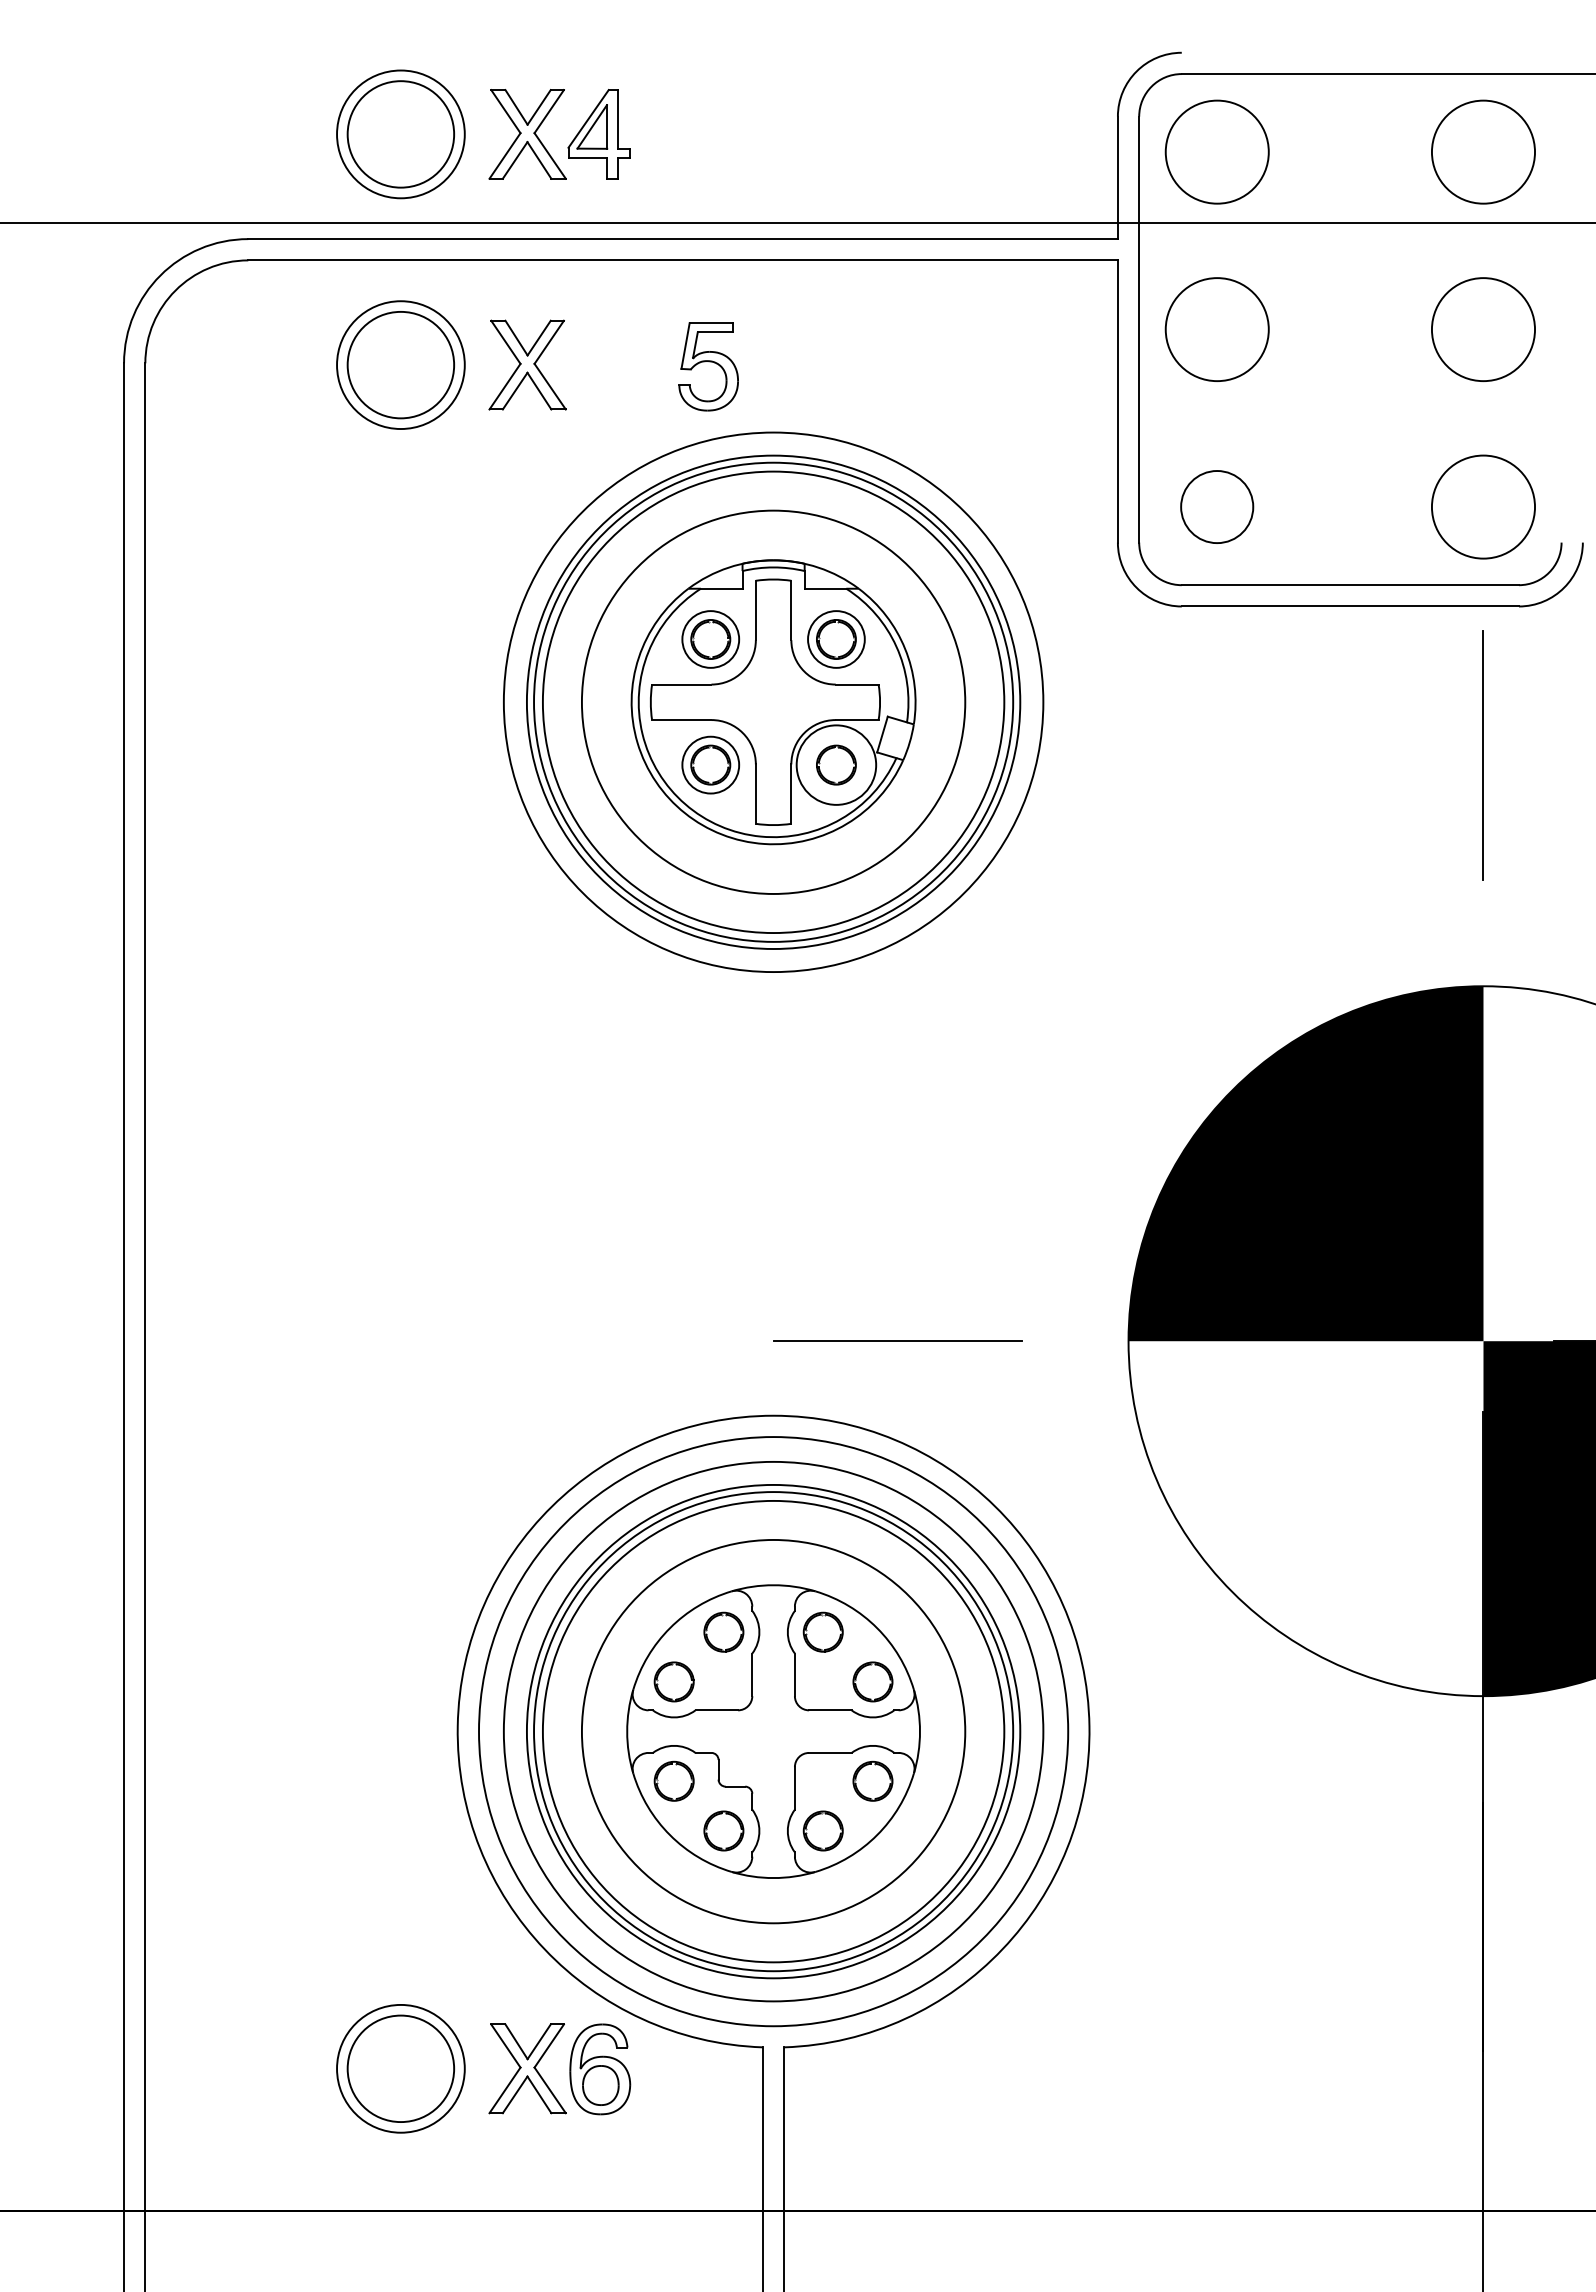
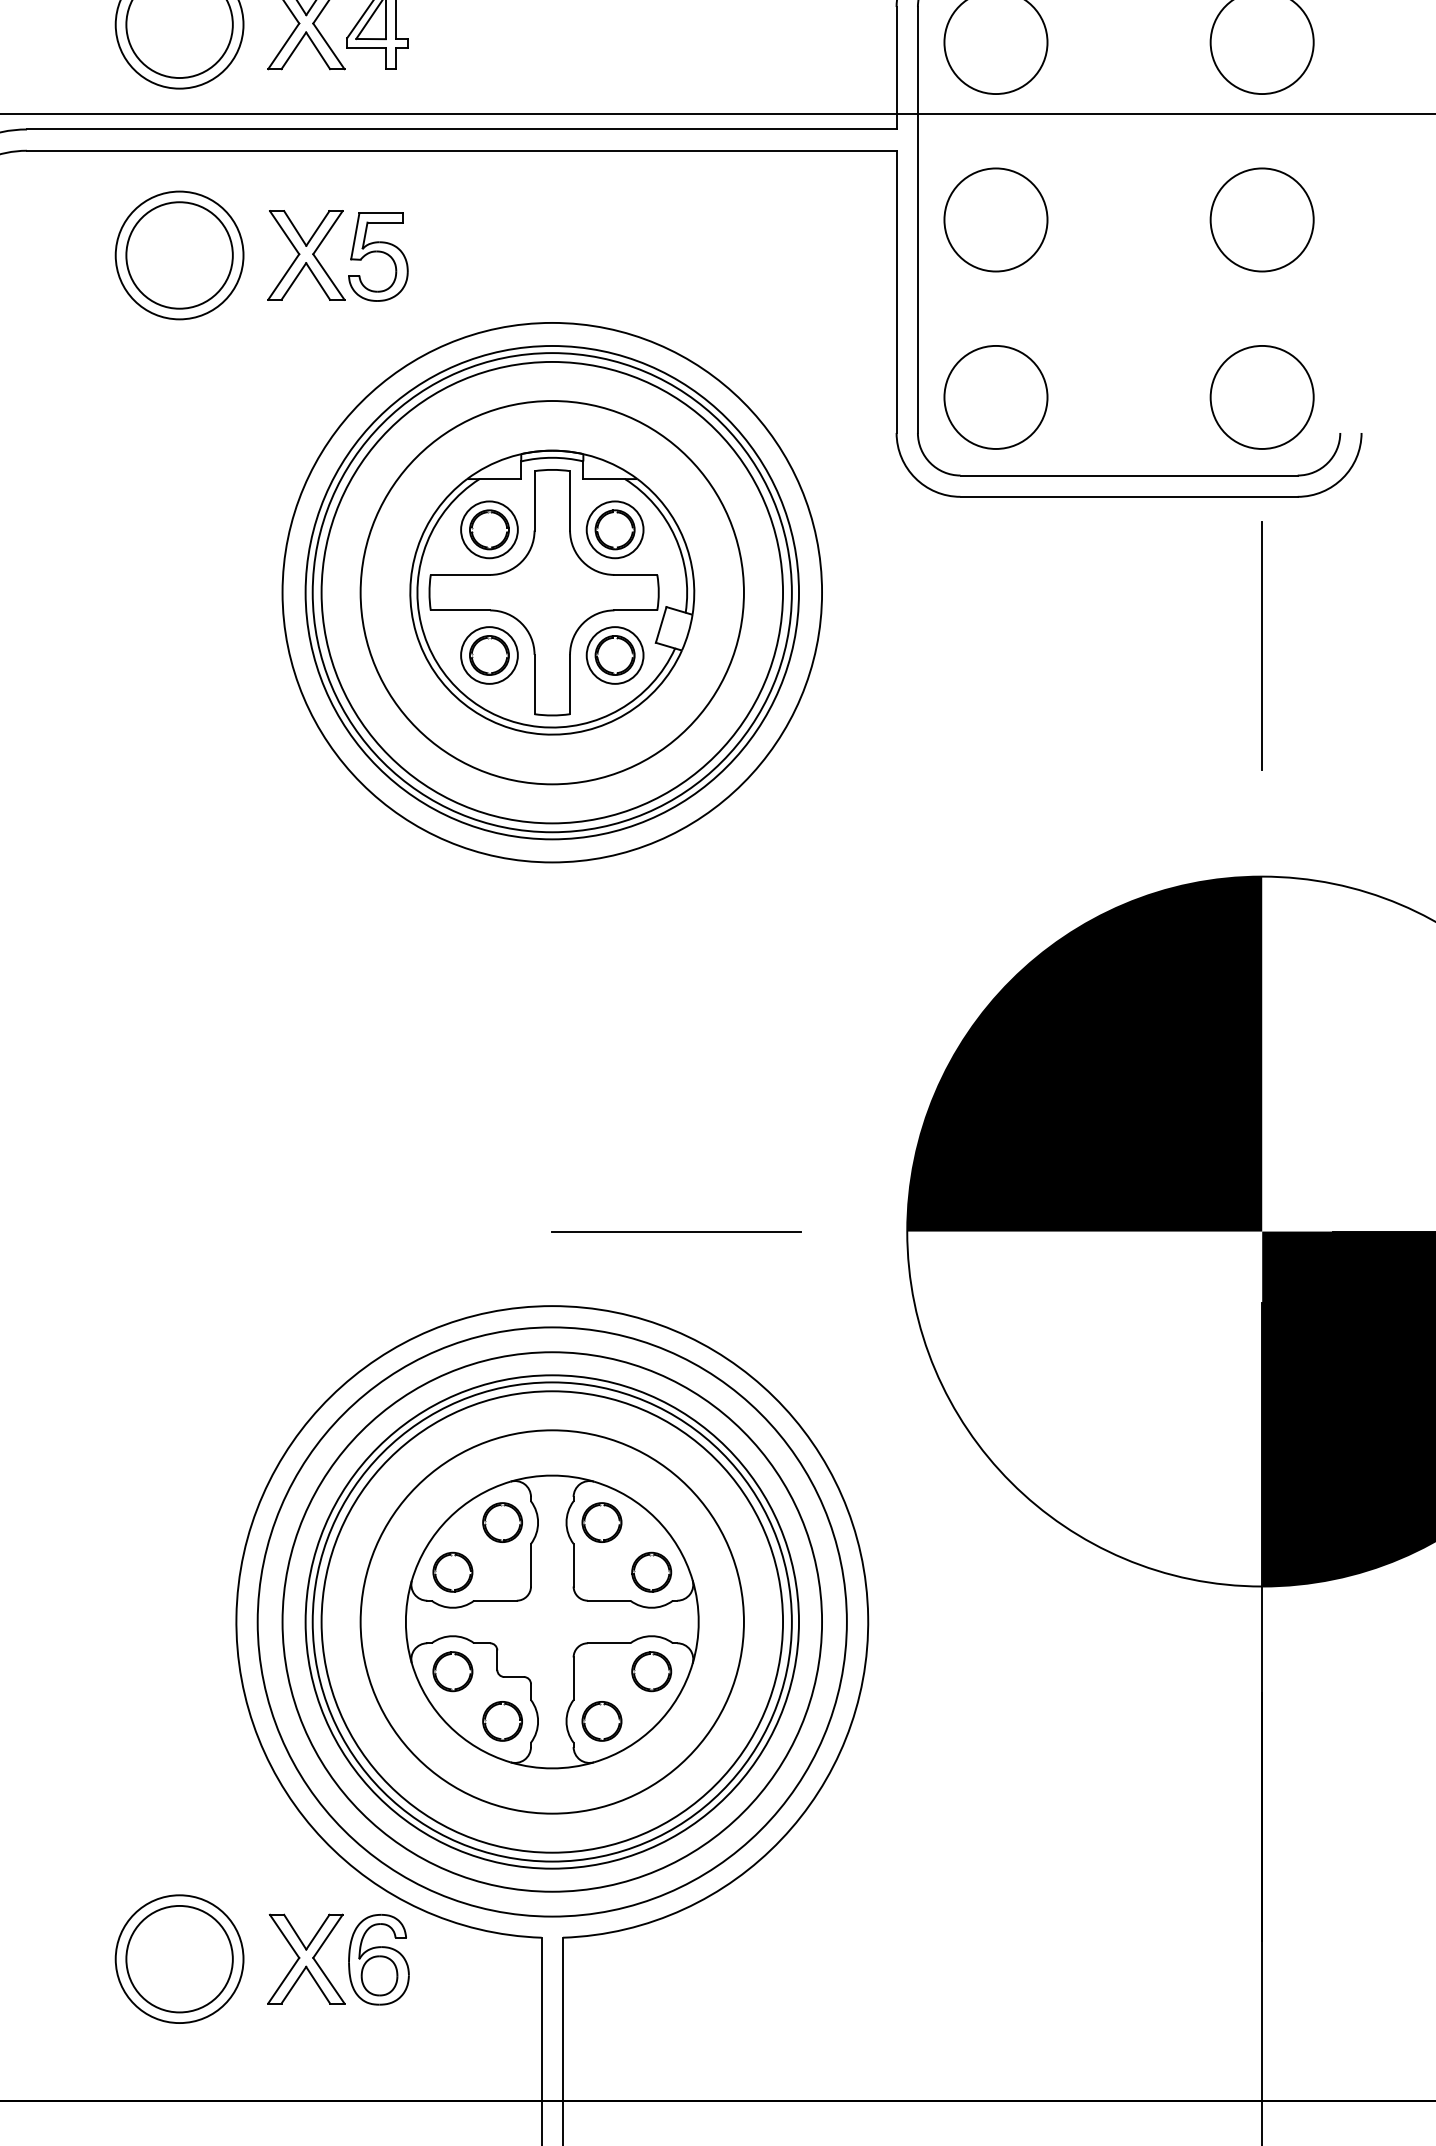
part: (708, 366) -> (378, 256), moved
circle: (1216, 506) -> (995, 396), size x1.43
circle: (836, 764) -> (615, 654), size x0.71

